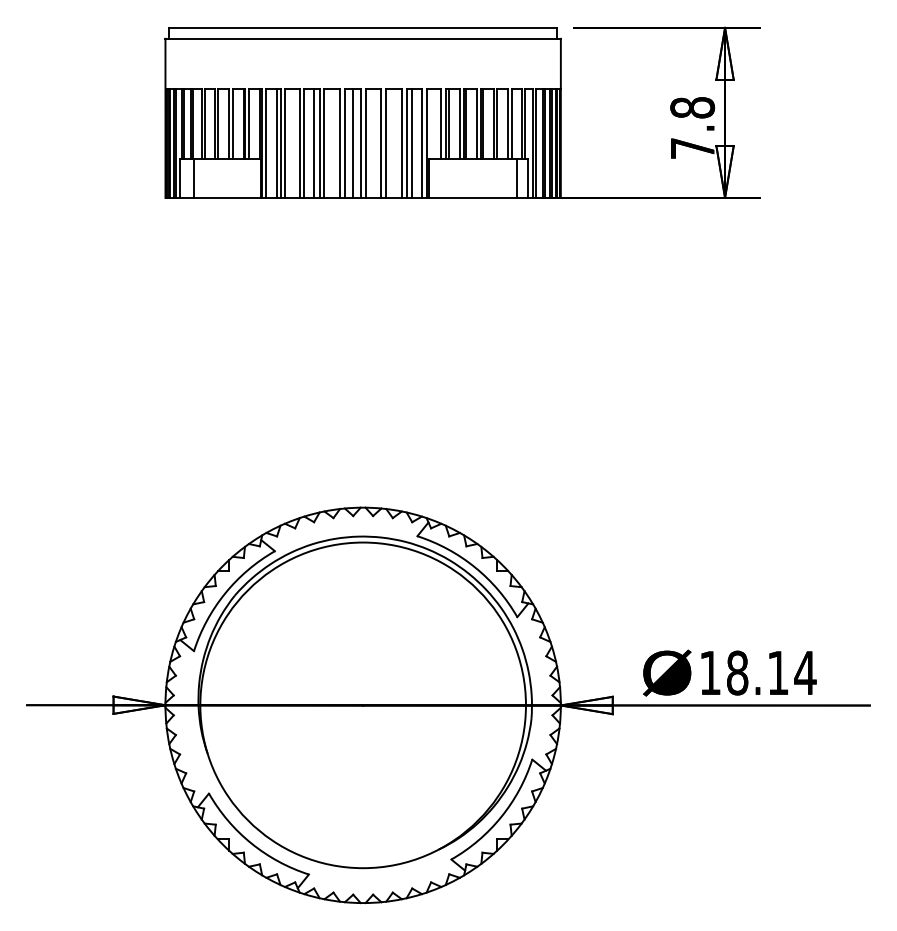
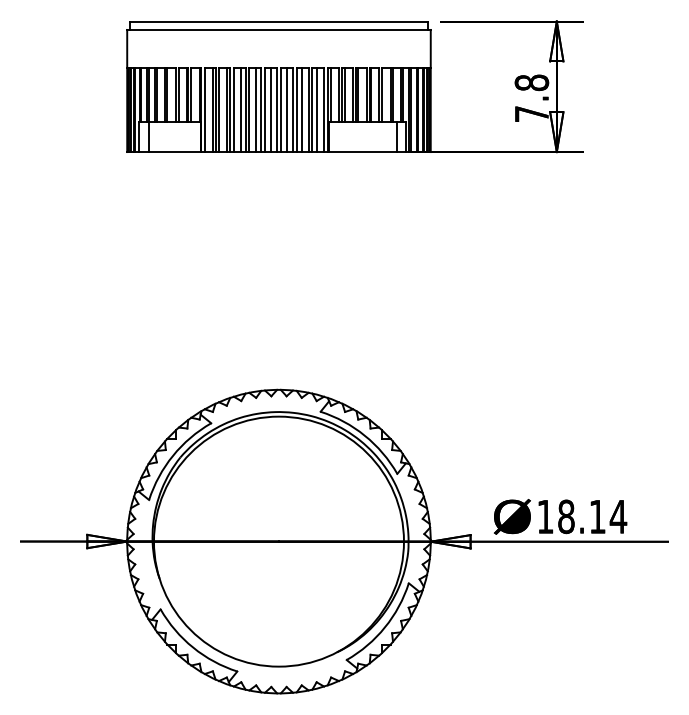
line: (431, 123) -> (331, 94), added
line: (295, 142) -> (227, 109), added
line: (333, 142) -> (256, 109), added
line: (373, 142) -> (286, 109), added
line: (392, 142) -> (301, 109), added

